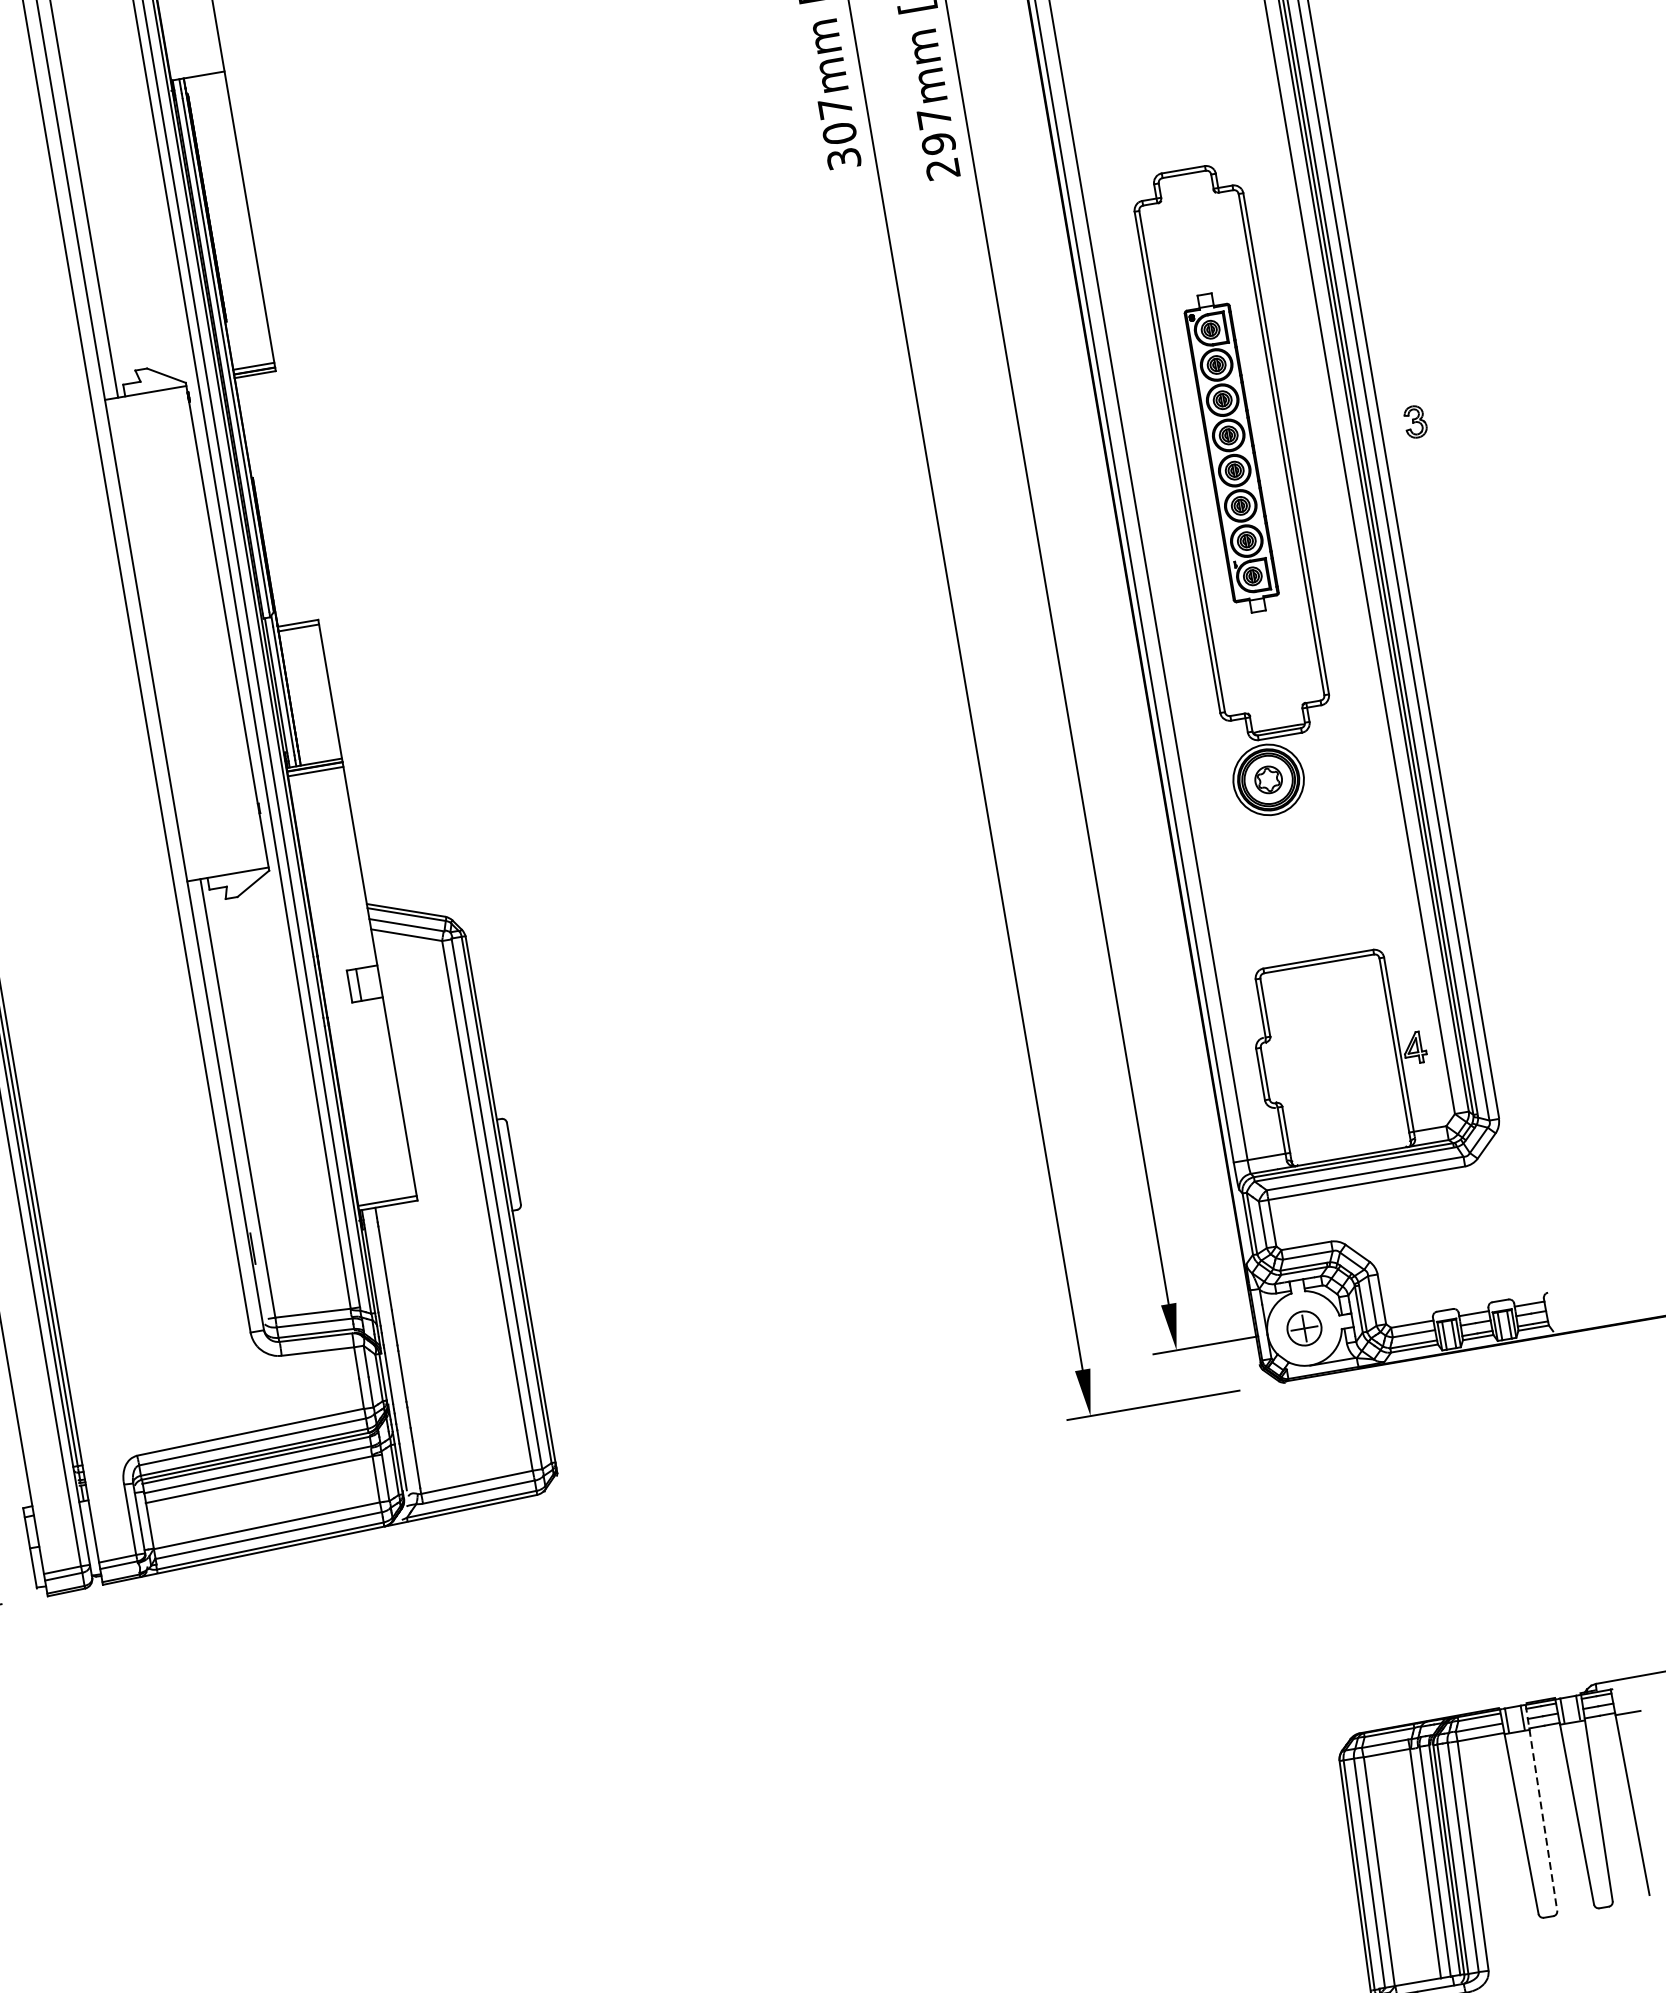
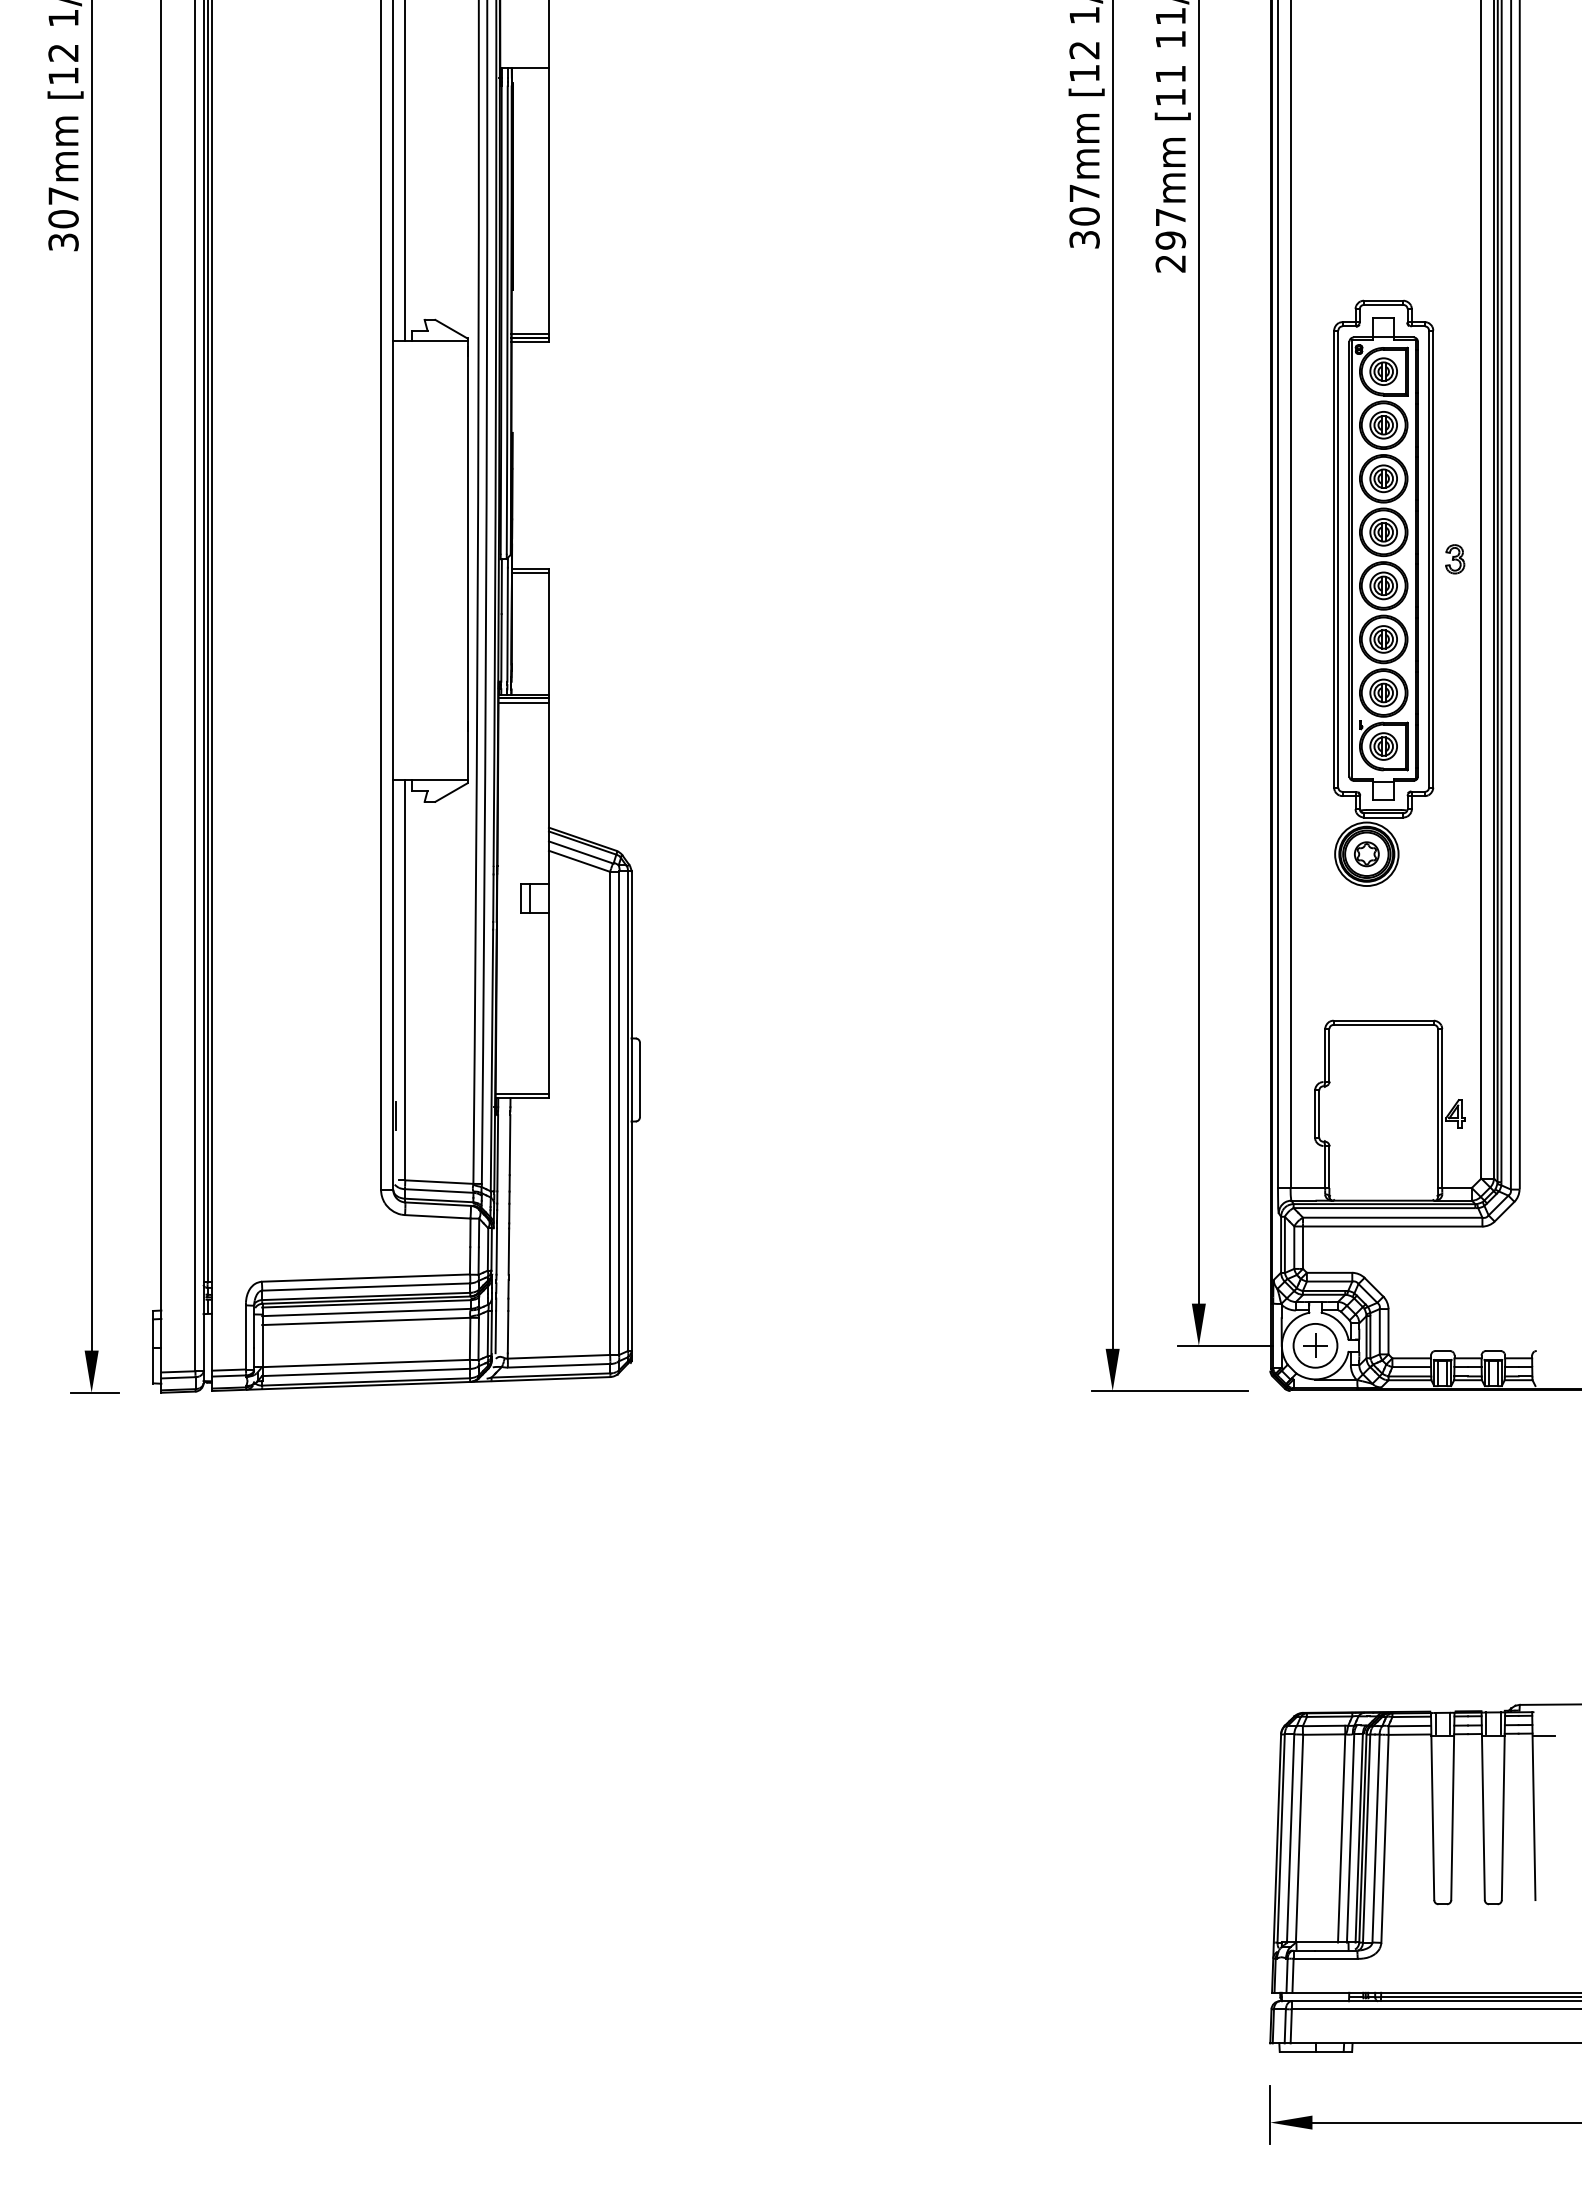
part: (1415, 422) -> (1455, 559), moved
part: (1231, 452) -> (1383, 558), size x1.67
circle: (1304, 1328) -> (1315, 1345), size x1.43
line: (1541, 1807) -> (1452, 1806), dashed -> solid

